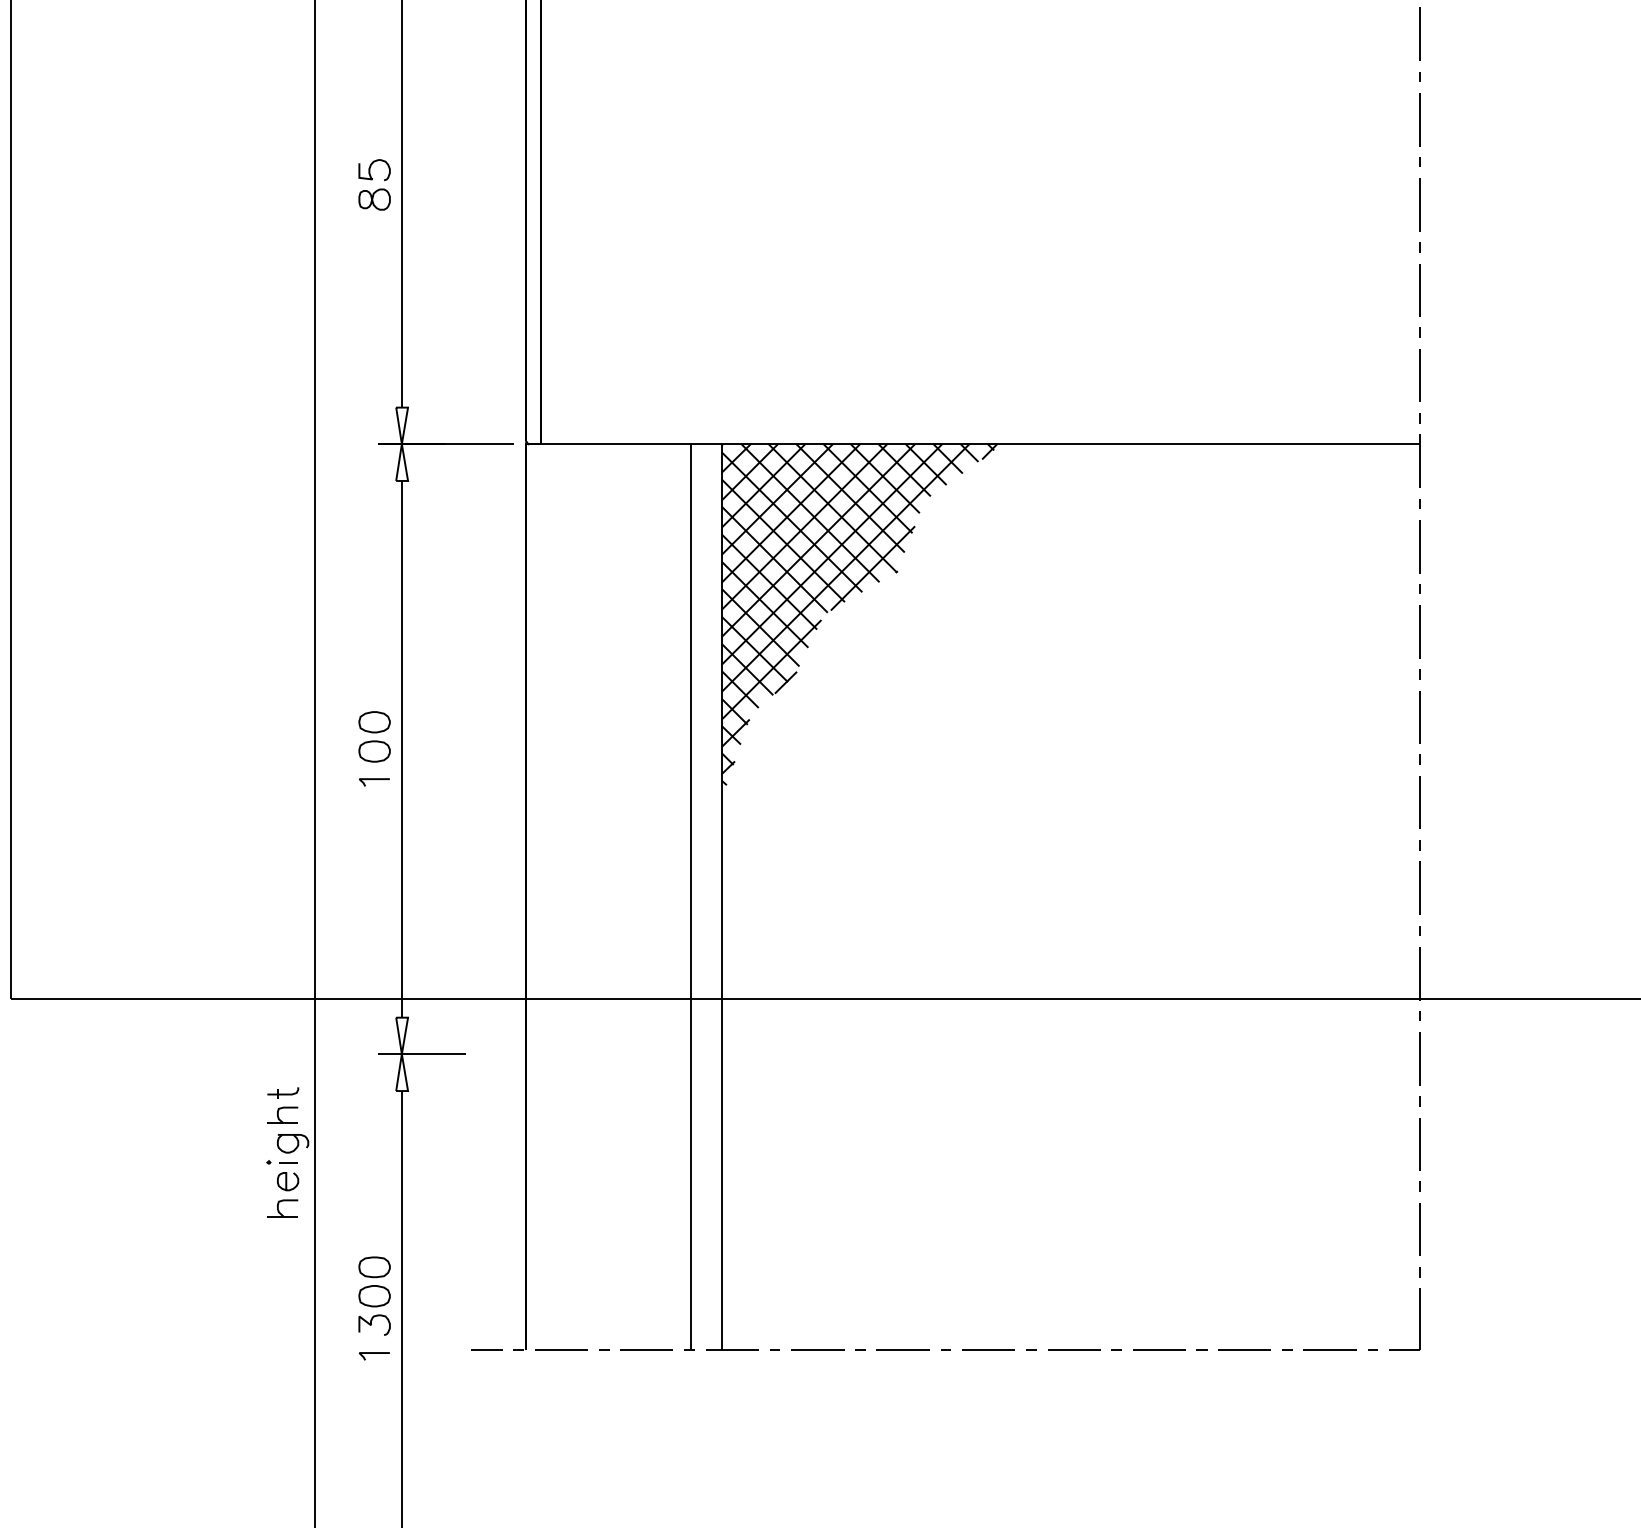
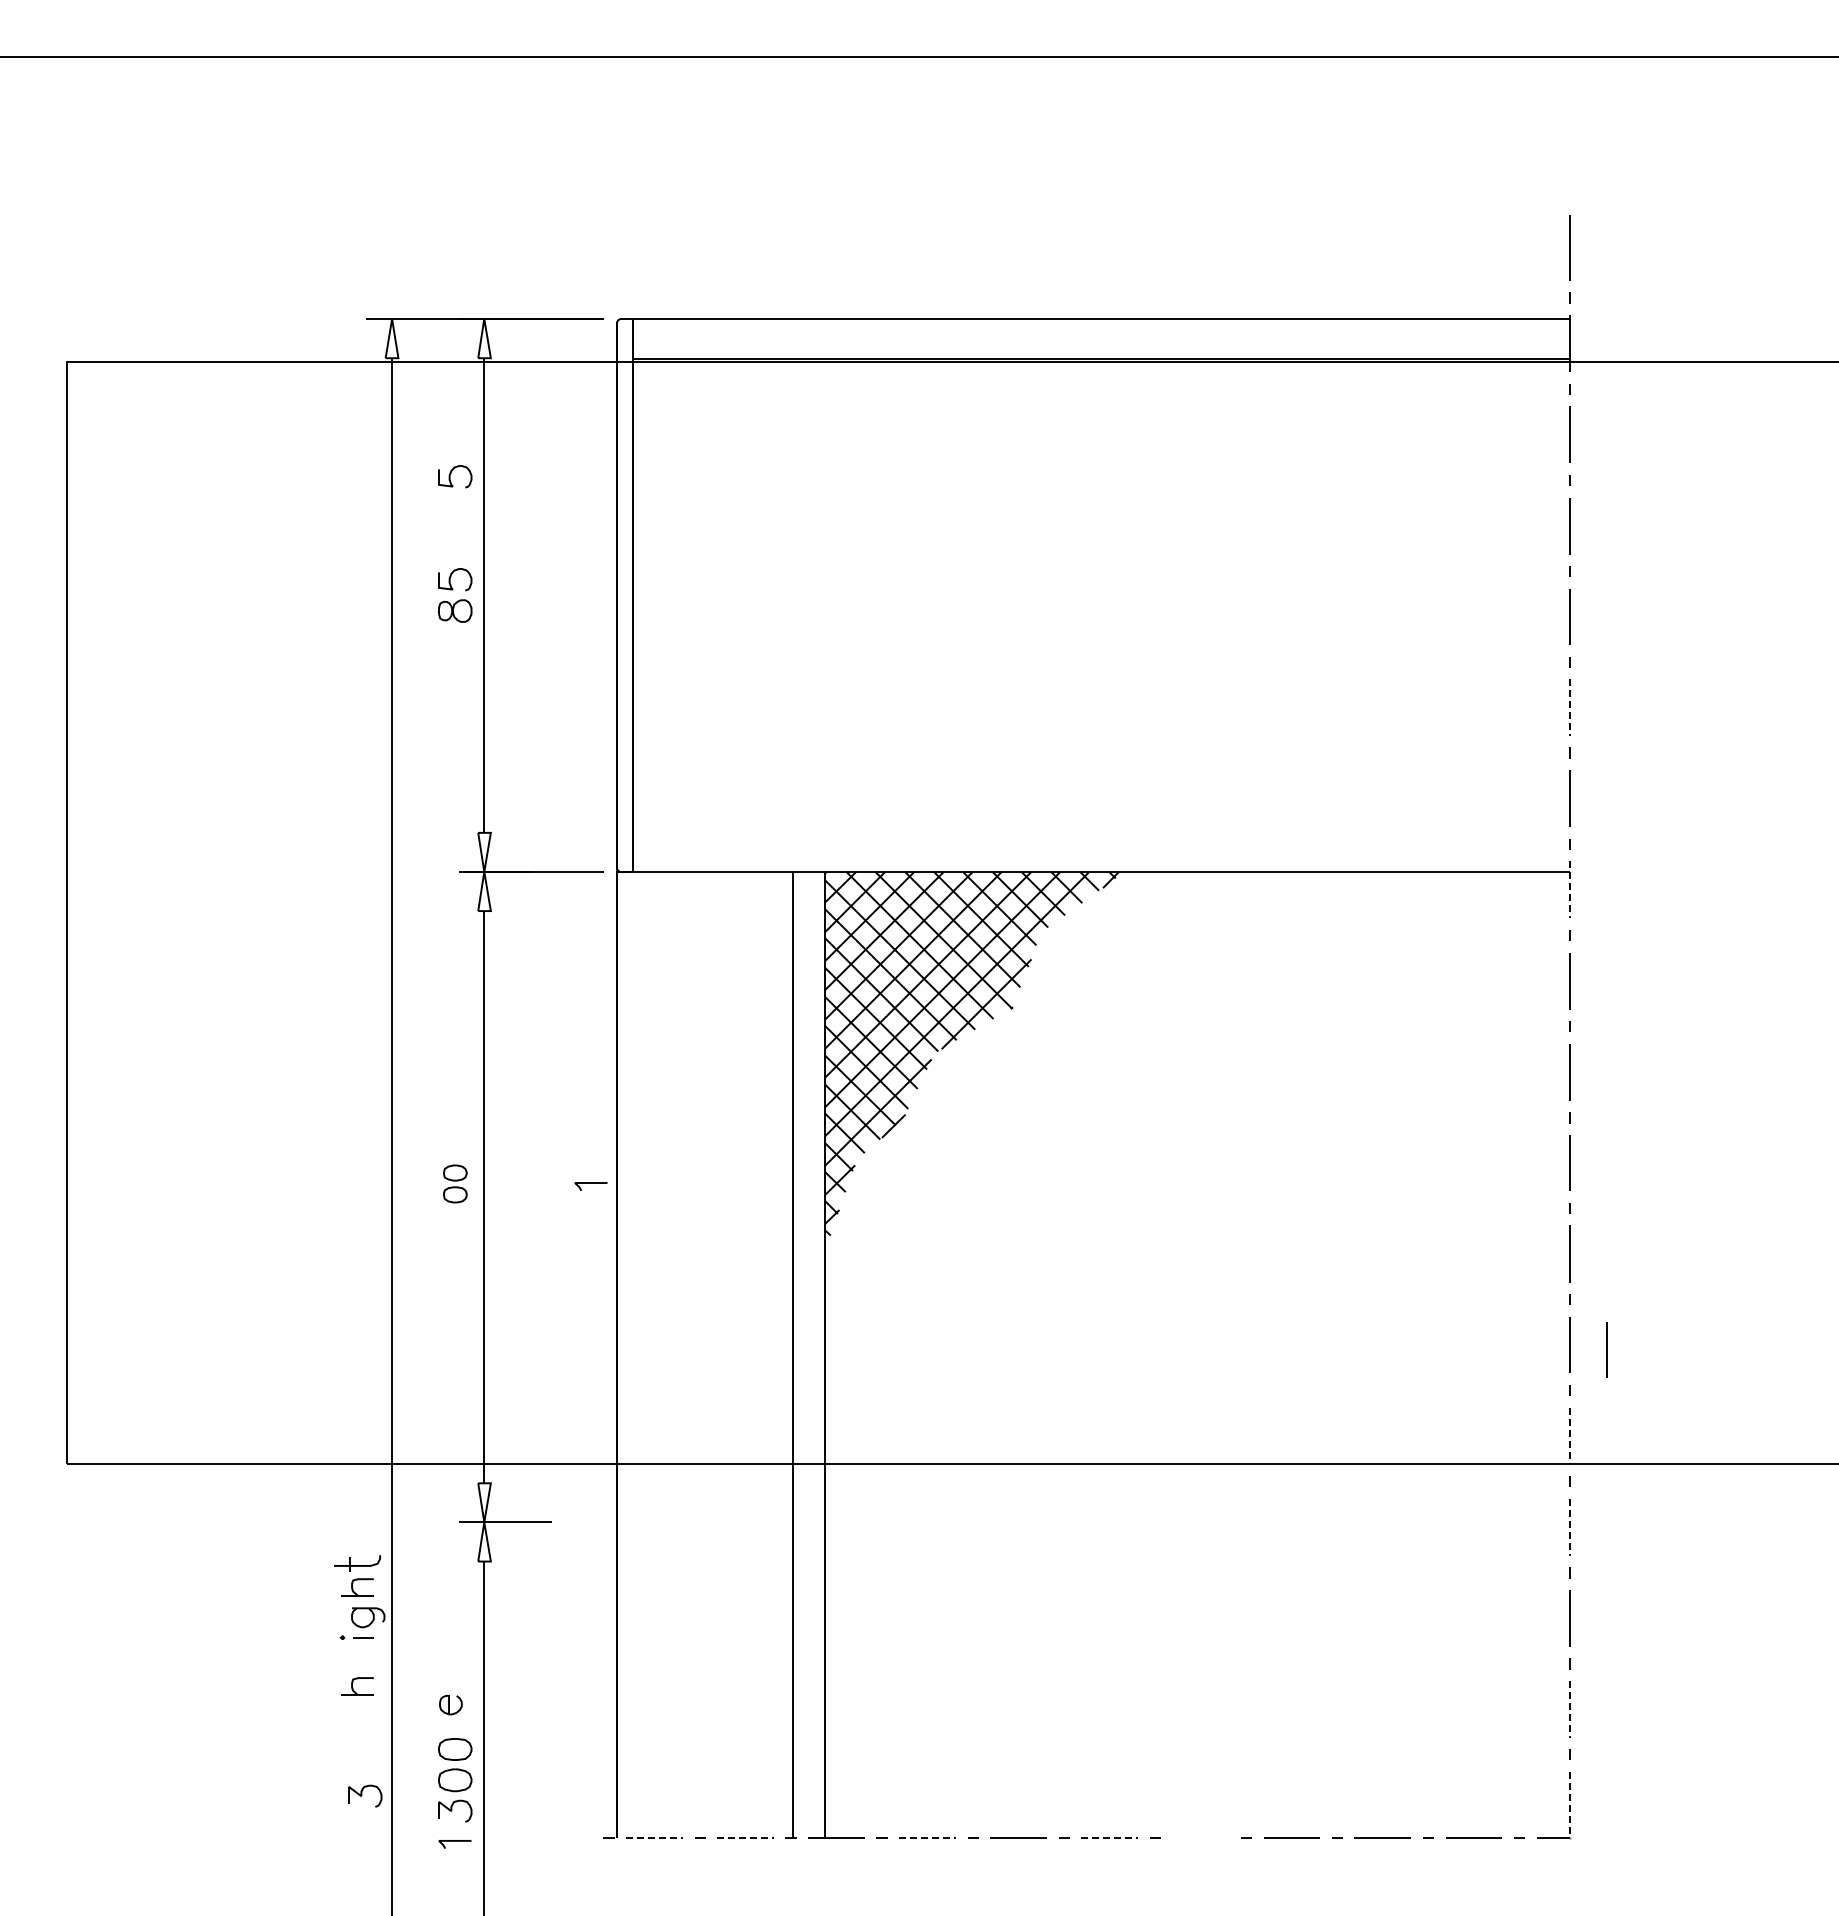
curve: (371, 70) -> (451, 473), added
line: (1420, 290) -> (1570, 708), solid -> dashed
line: (1420, 461) -> (1570, 890), solid -> dashed
part: (374, 736) -> (455, 1183), size x0.7
line: (373, 779) -> (590, 1183), moved
line: (1454, 892) -> (1606, 1349), added
line: (1420, 974) -> (1570, 1437), solid -> dashed
line: (1420, 1059) -> (1570, 1527), solid -> dashed
part: (282, 1092) -> (357, 1563), size x1.4
curve: (286, 1181) -> (449, 1705), moved
line: (1420, 1229) -> (1570, 1709), solid -> dashed
curve: (287, 1310) -> (362, 1795), added
line: (1420, 1319) -> (1570, 1805), solid -> dashed
line: (486, 1349) -> (574, 1837), removed
line: (561, 1349) -> (654, 1837), solid -> dashed
line: (646, 1349) -> (745, 1837), solid -> dashed
line: (817, 1349) -> (927, 1837), solid -> dashed
line: (989, 1349) -> (1110, 1837), solid -> dashed
line: (1074, 1349) -> (1201, 1837), removed

